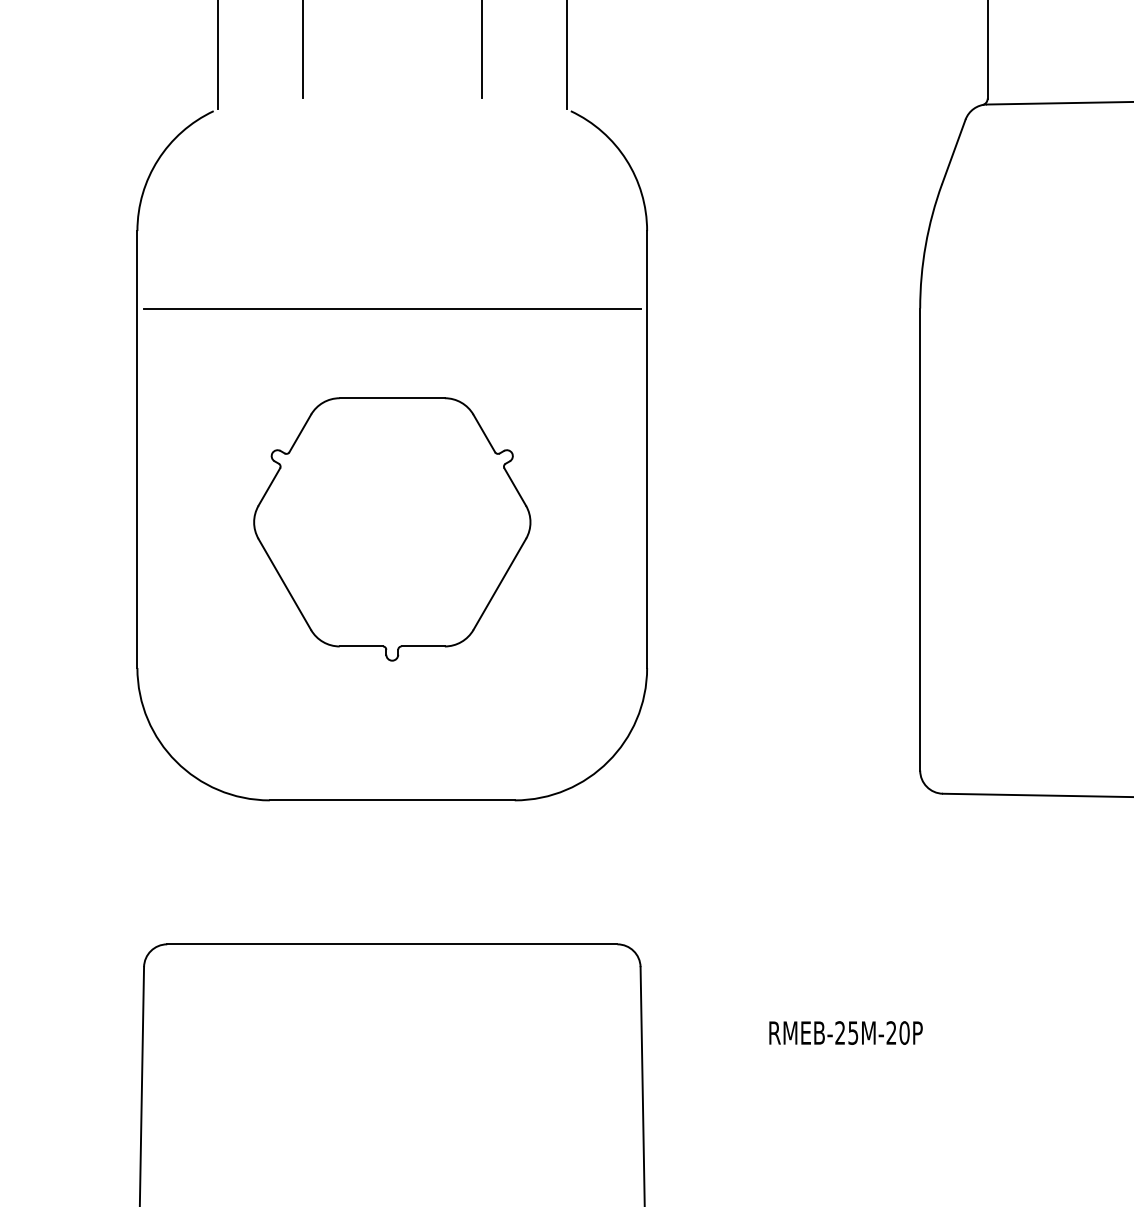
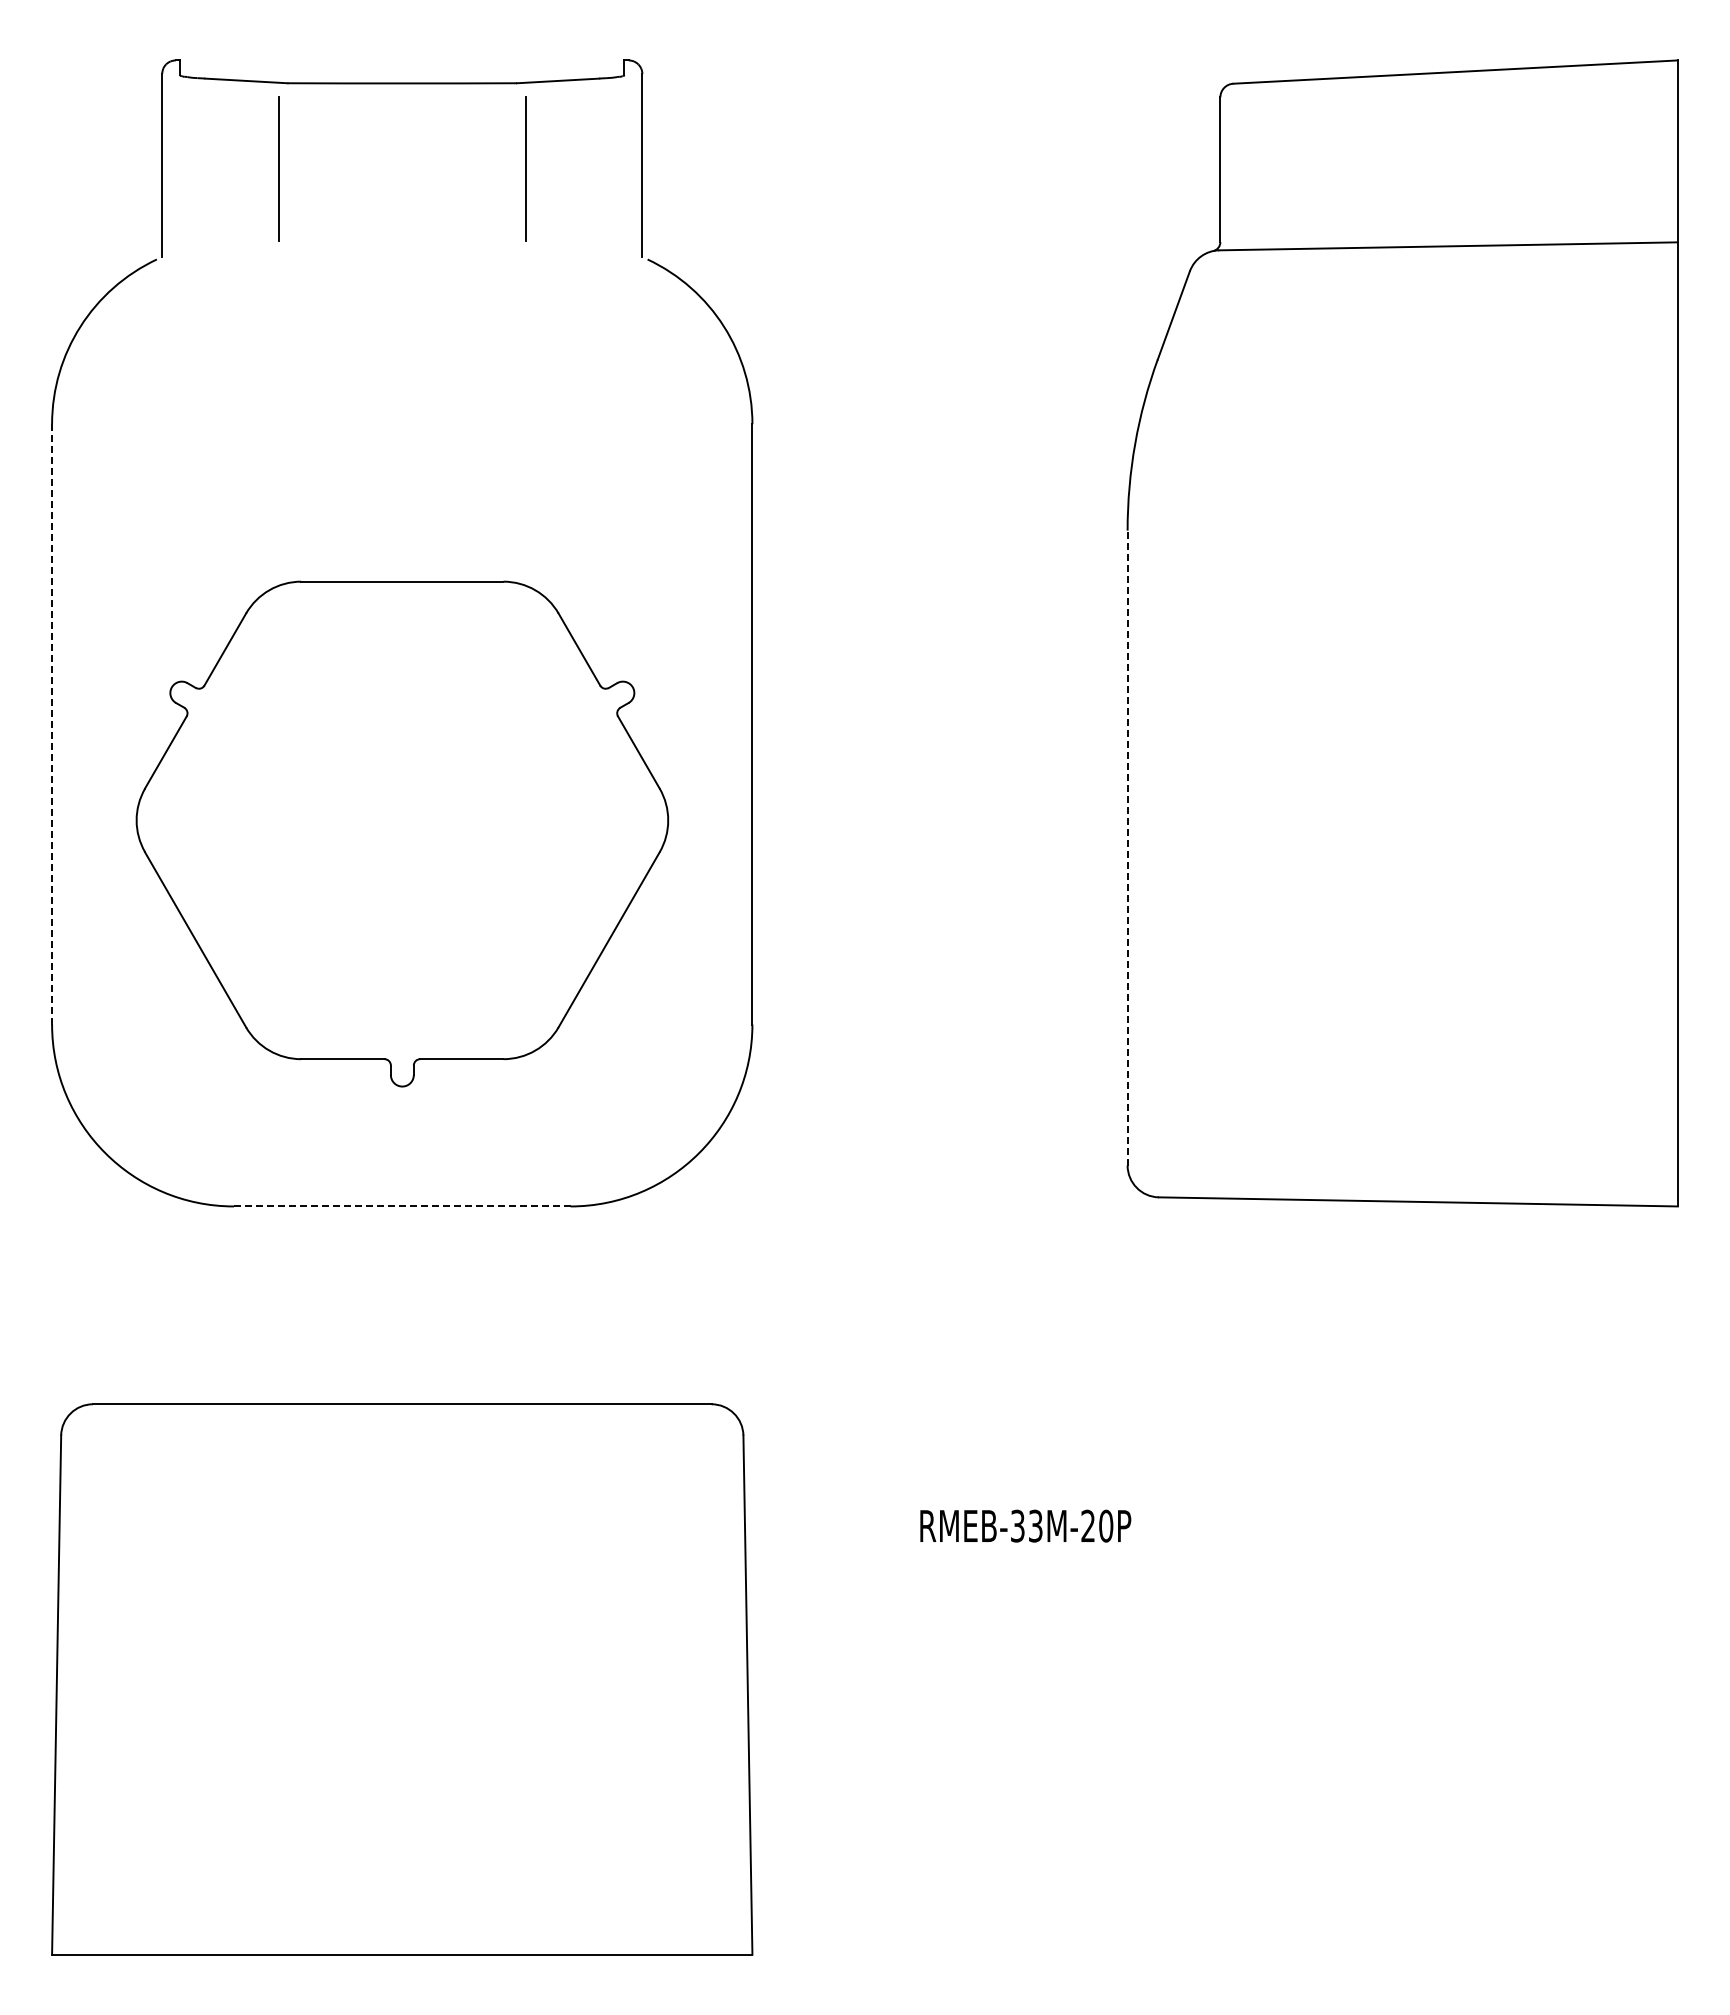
line: (392, 308) -> (402, 530), removed
line: (137, 449) -> (52, 724), solid -> dashed
part: (391, 529) -> (401, 834), size x1.4
line: (920, 539) -> (1127, 847), solid -> dashed
line: (392, 800) -> (402, 1206), solid -> dashed
text: (846, 1032) -> (1026, 1525), RMEB-25M-20P -> RMEB-33M-20P

